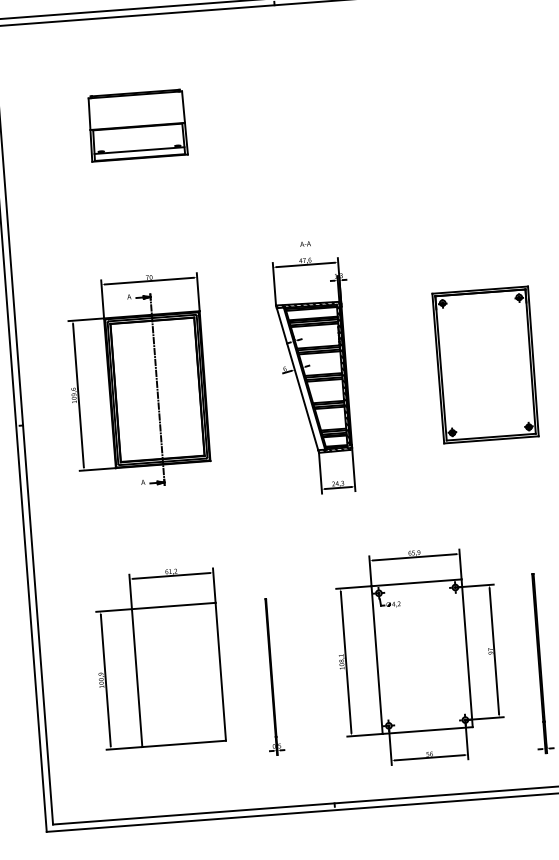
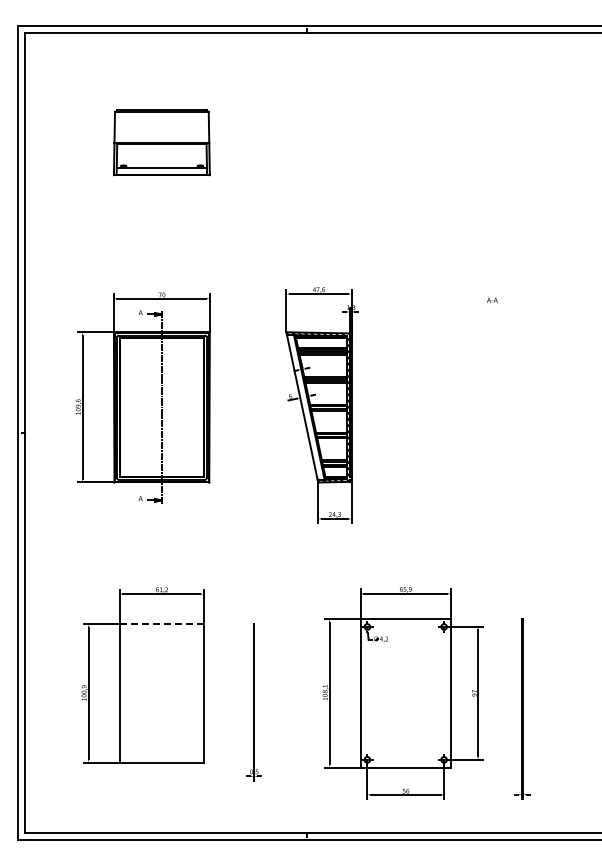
text: (305, 243) -> (492, 299), moved
part: (485, 365) -> (490, 407), removed
line: (173, 606) -> (161, 624), solid -> dashed

